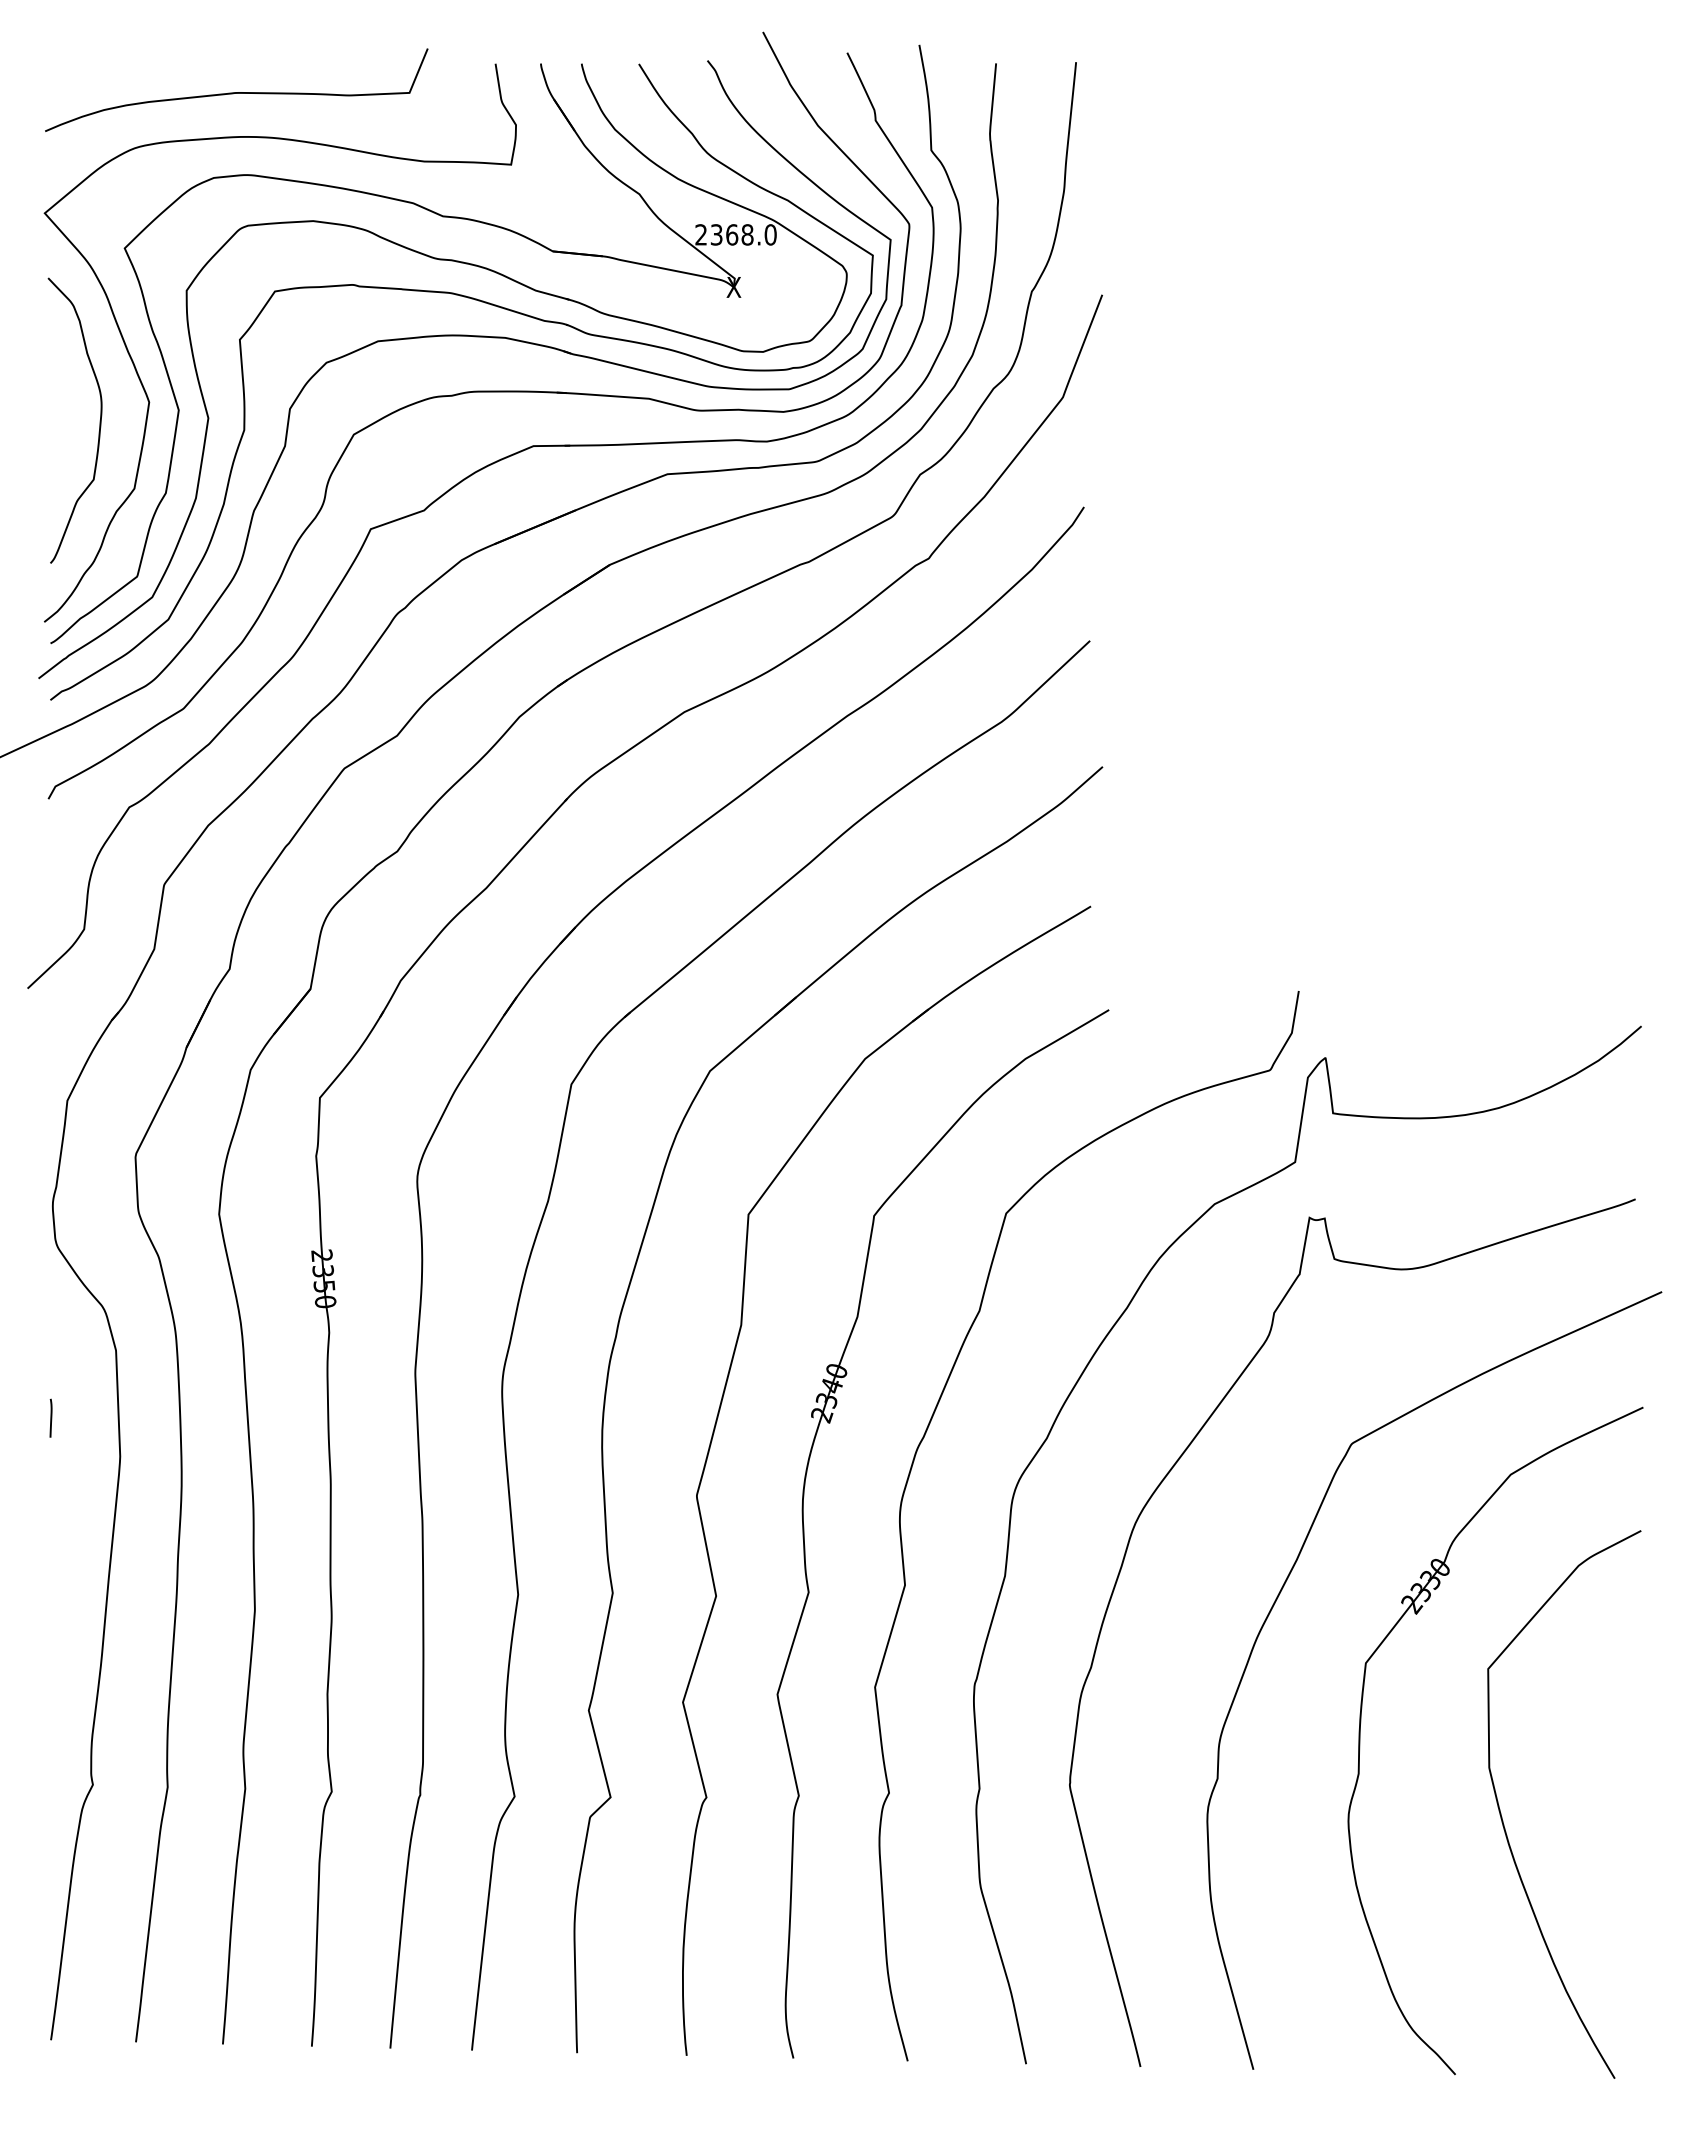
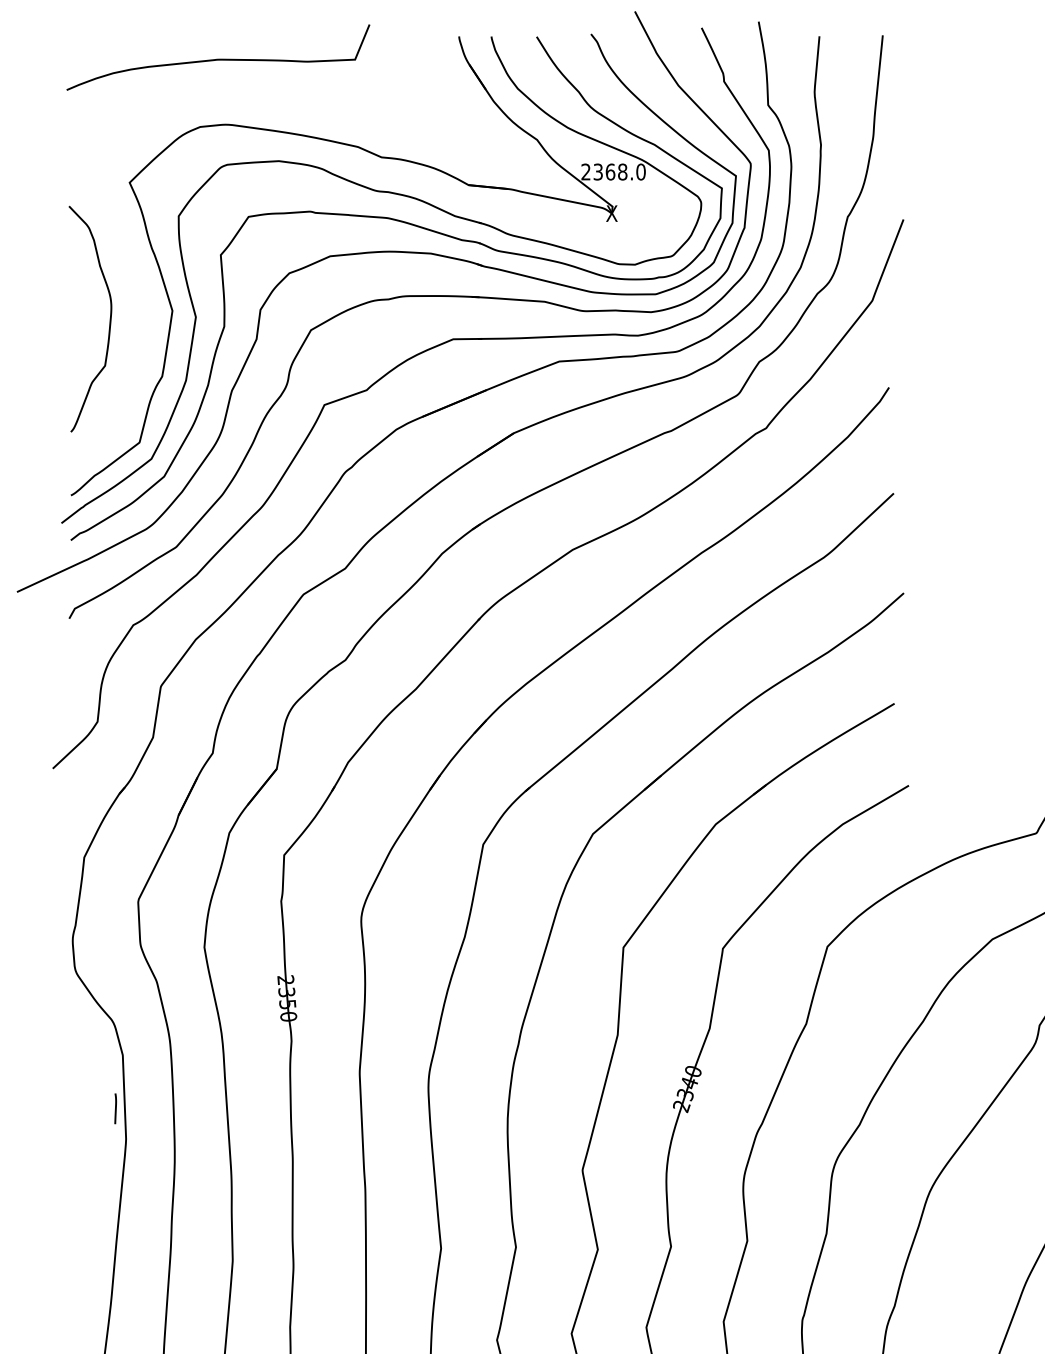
curve: (148, 396) -> (148, 299), removed
curve: (50, 1417) -> (115, 1108), moved

